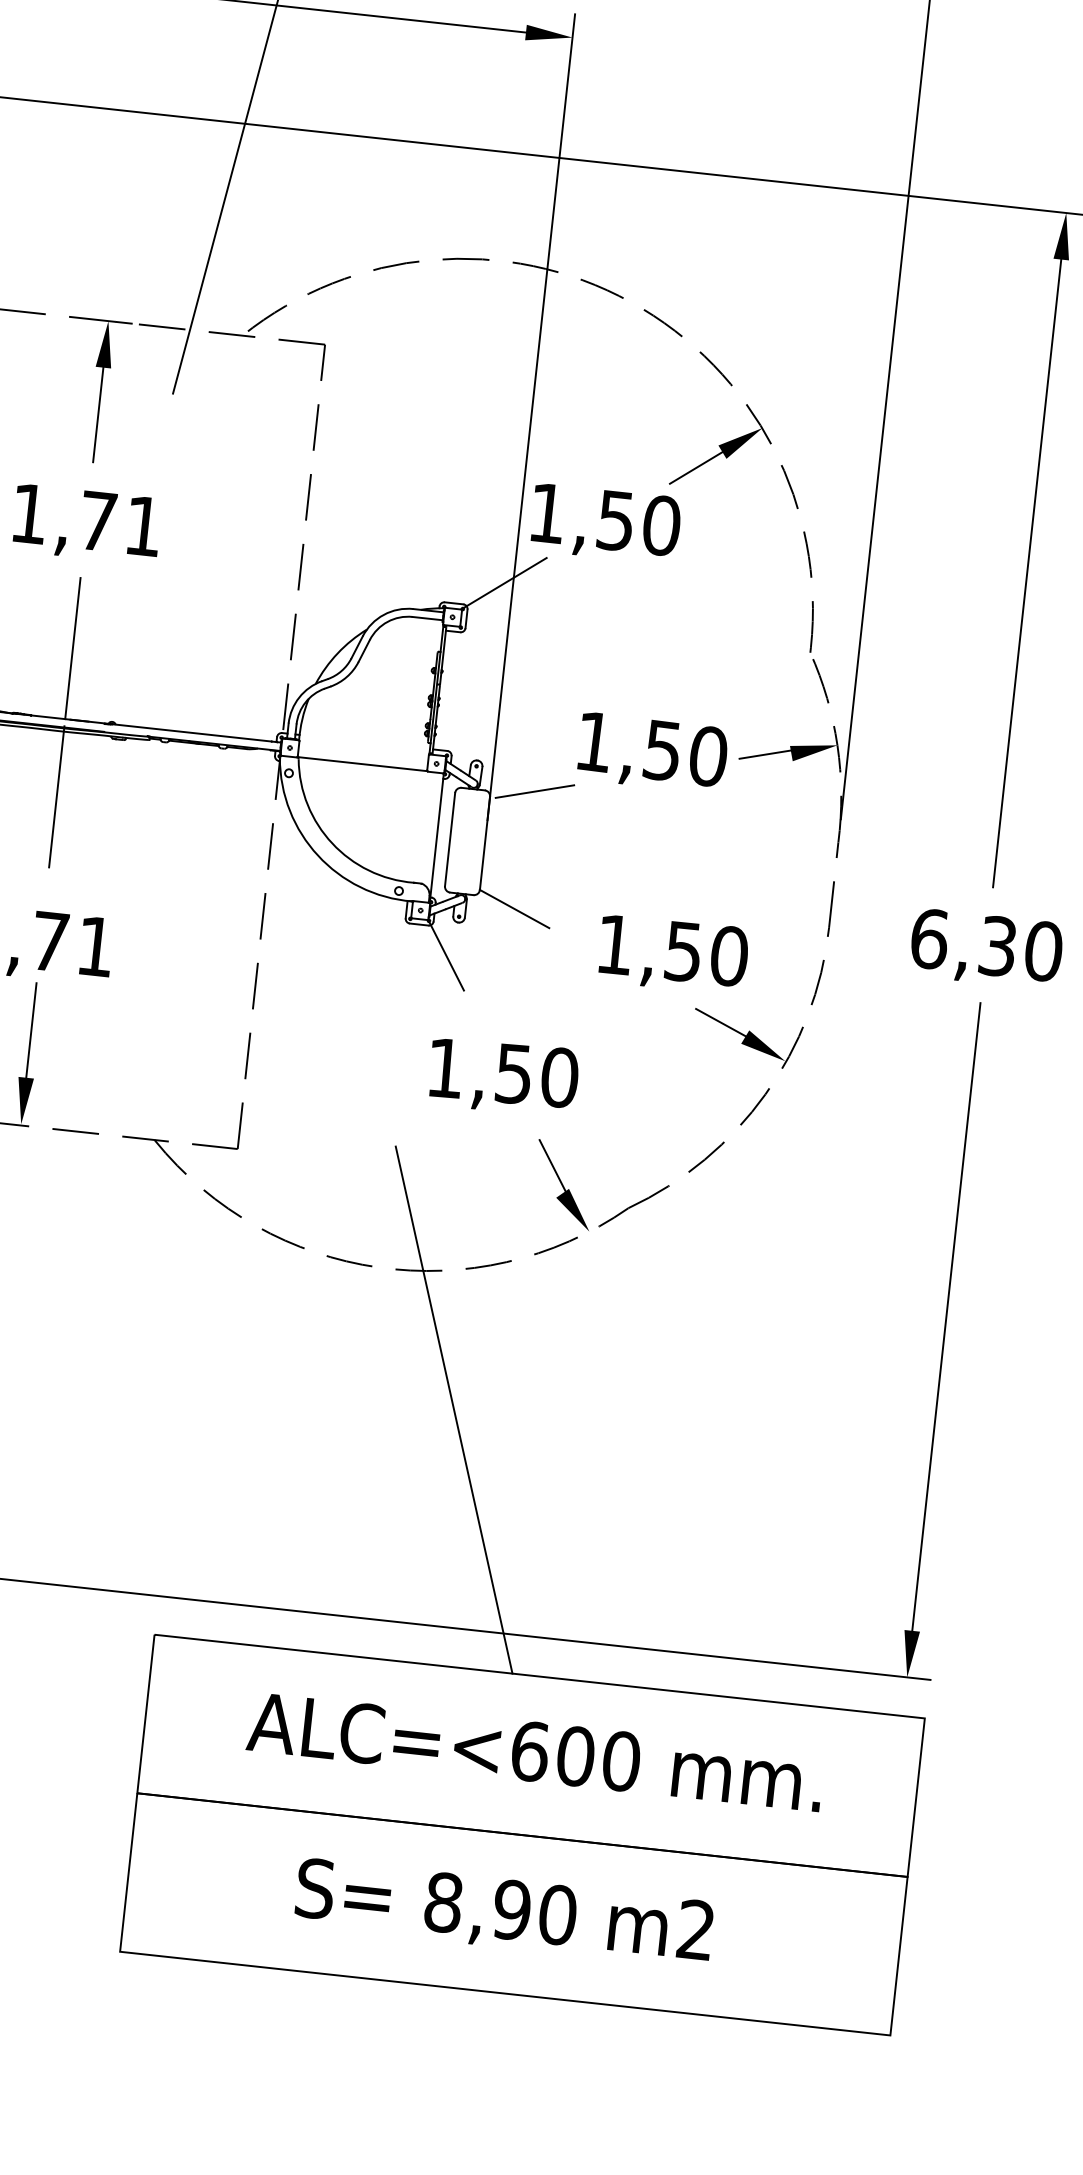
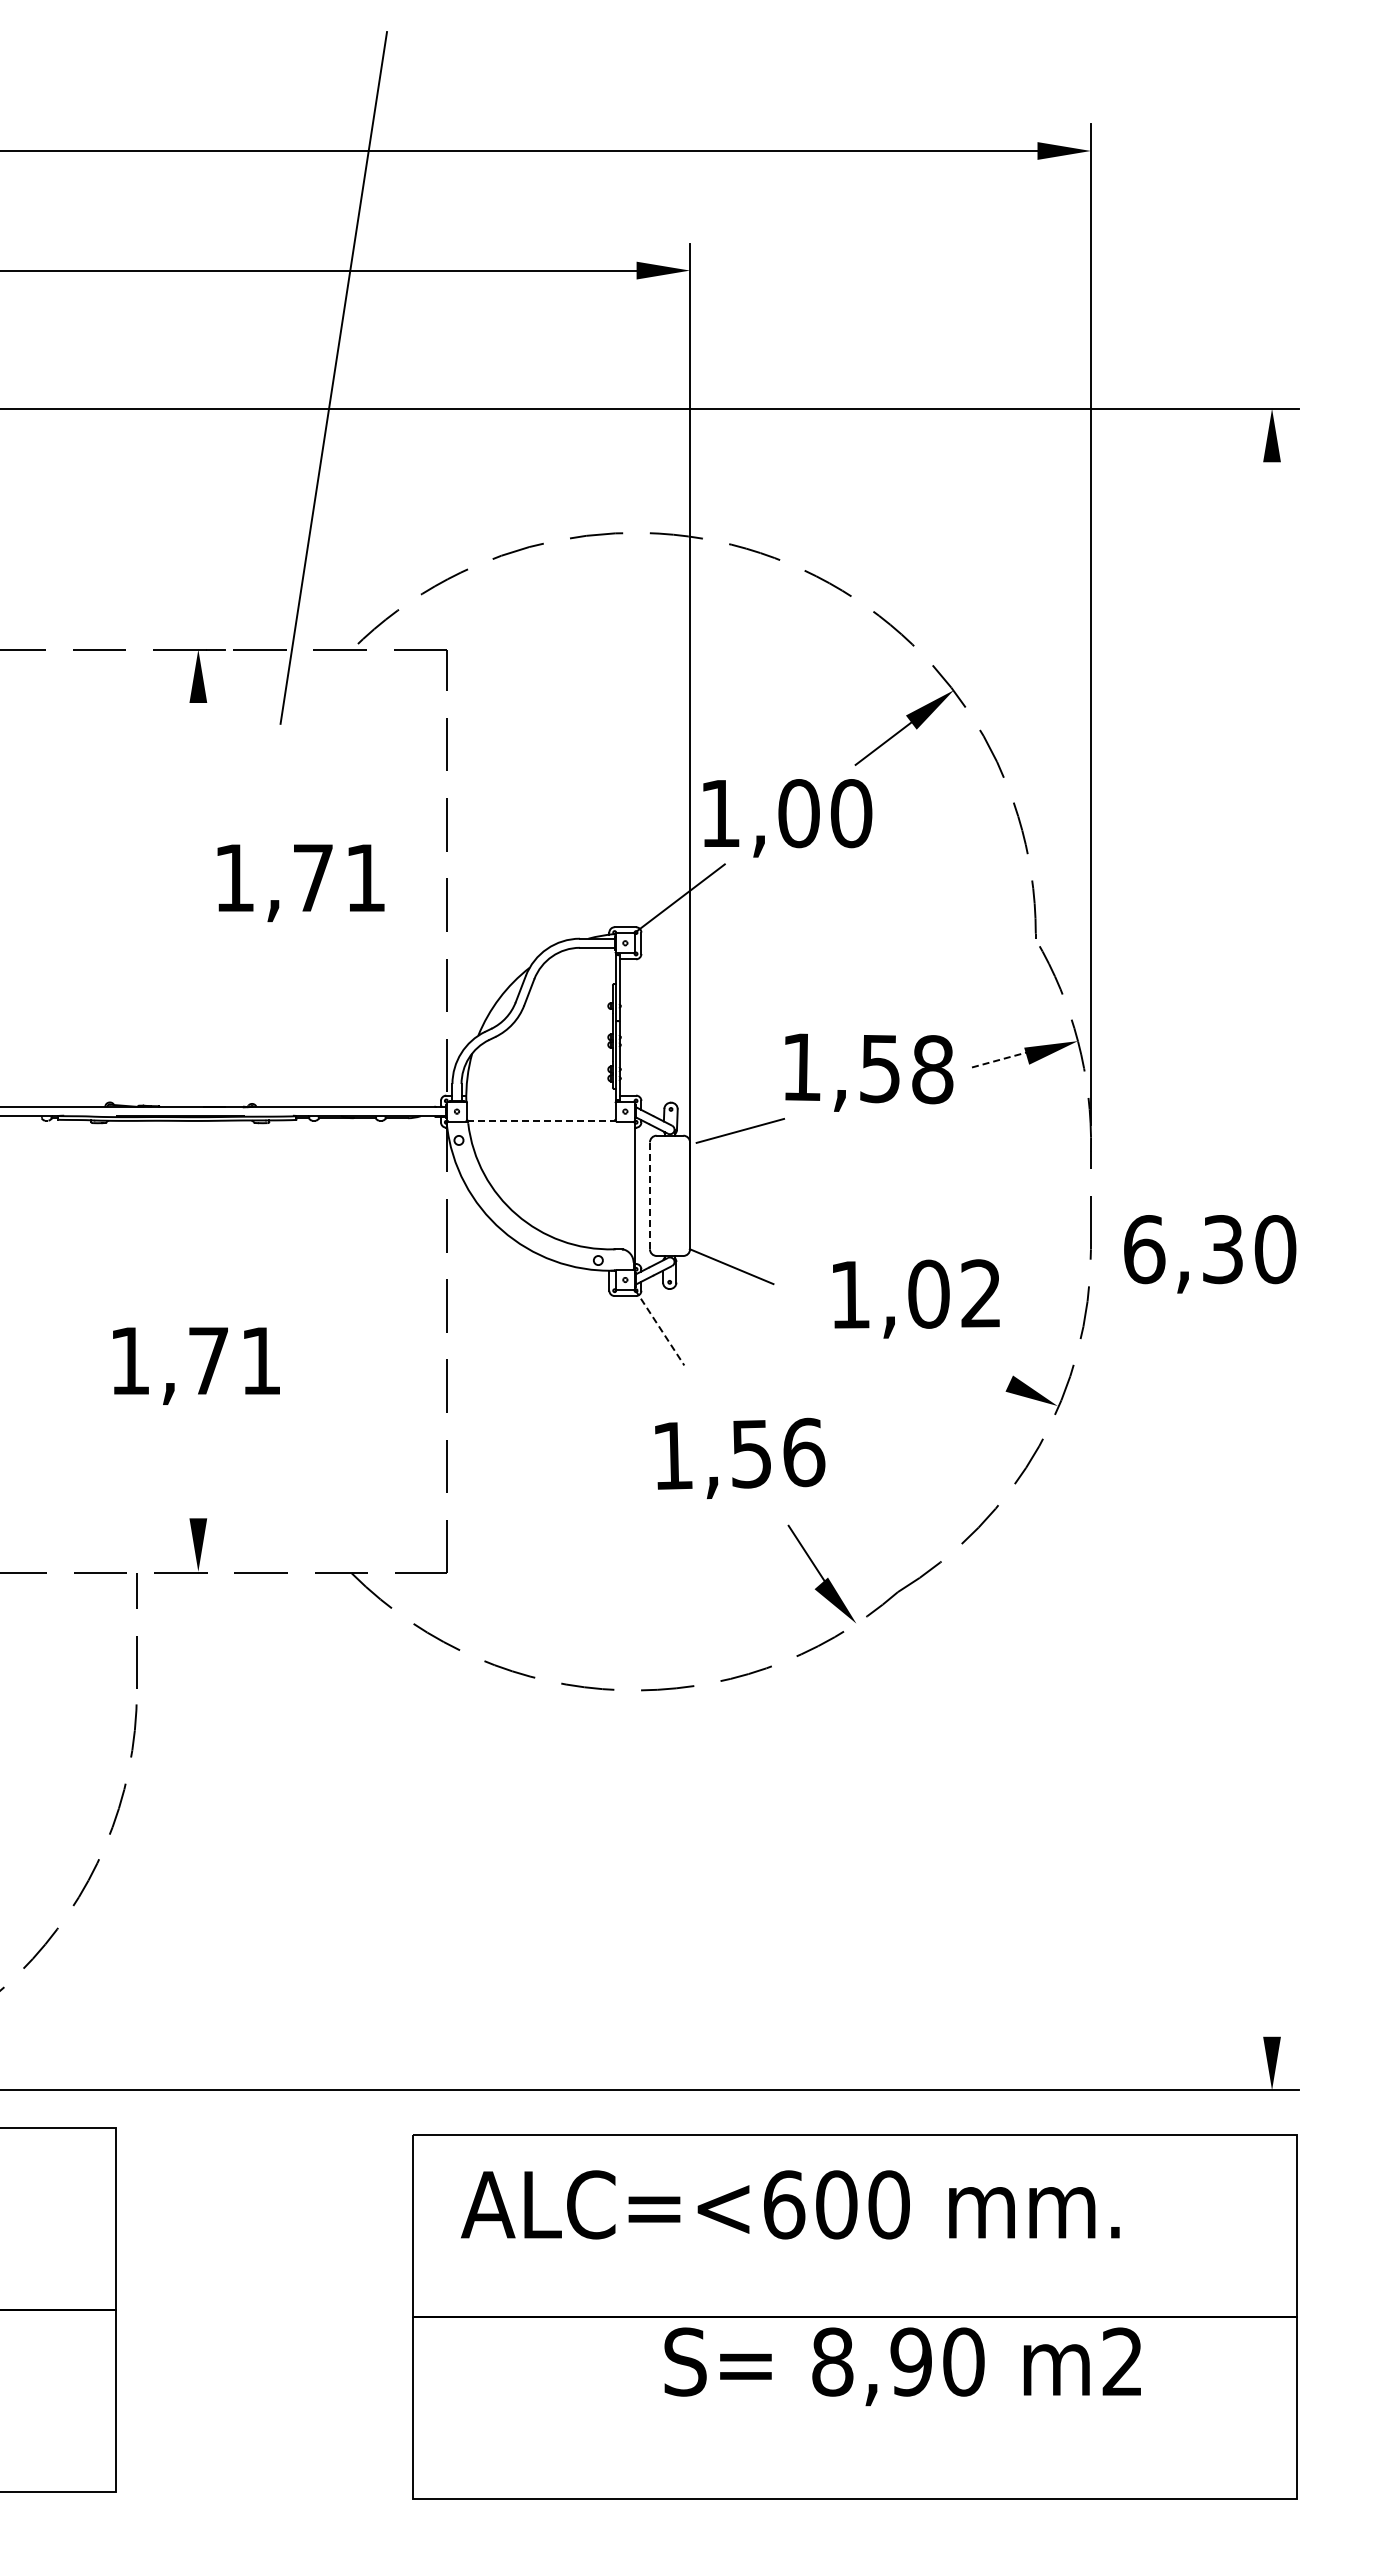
line: (98, 415) -> (198, 757), removed
text: (615, 520) -> (798, 813), 1,50 -> 1,00
text: (86, 524) -> (300, 883), moved
line: (1027, 573) -> (1272, 822), removed
line: (73, 648) -> (198, 1025), removed
line: (768, 754) -> (1000, 1059), solid -> dashed
text: (708, 756) -> (932, 1069), 1,50 -> 1,58
line: (362, 764) -> (541, 1121), solid -> dashed
line: (56, 796) -> (198, 1195), removed
line: (449, 839) -> (649, 1195), solid -> dashed
text: (986, 949) -> (1210, 1254), moved
text: (706, 953) -> (955, 1293), 1,50 -> 1,02
line: (445, 955) -> (659, 1327), solid -> dashed
line: (721, 1022) -> (980, 1369), removed
line: (31, 1029) -> (198, 1463), removed
text: (560, 1077) -> (804, 1452), 1,50 -> 1,56
line: (946, 1317) -> (1272, 1676), removed
line: (453, 1409) -> (724, 1842), removed
text: (535, 1751) -> (790, 2204), moved
text: (503, 1913) -> (902, 2366), moved

